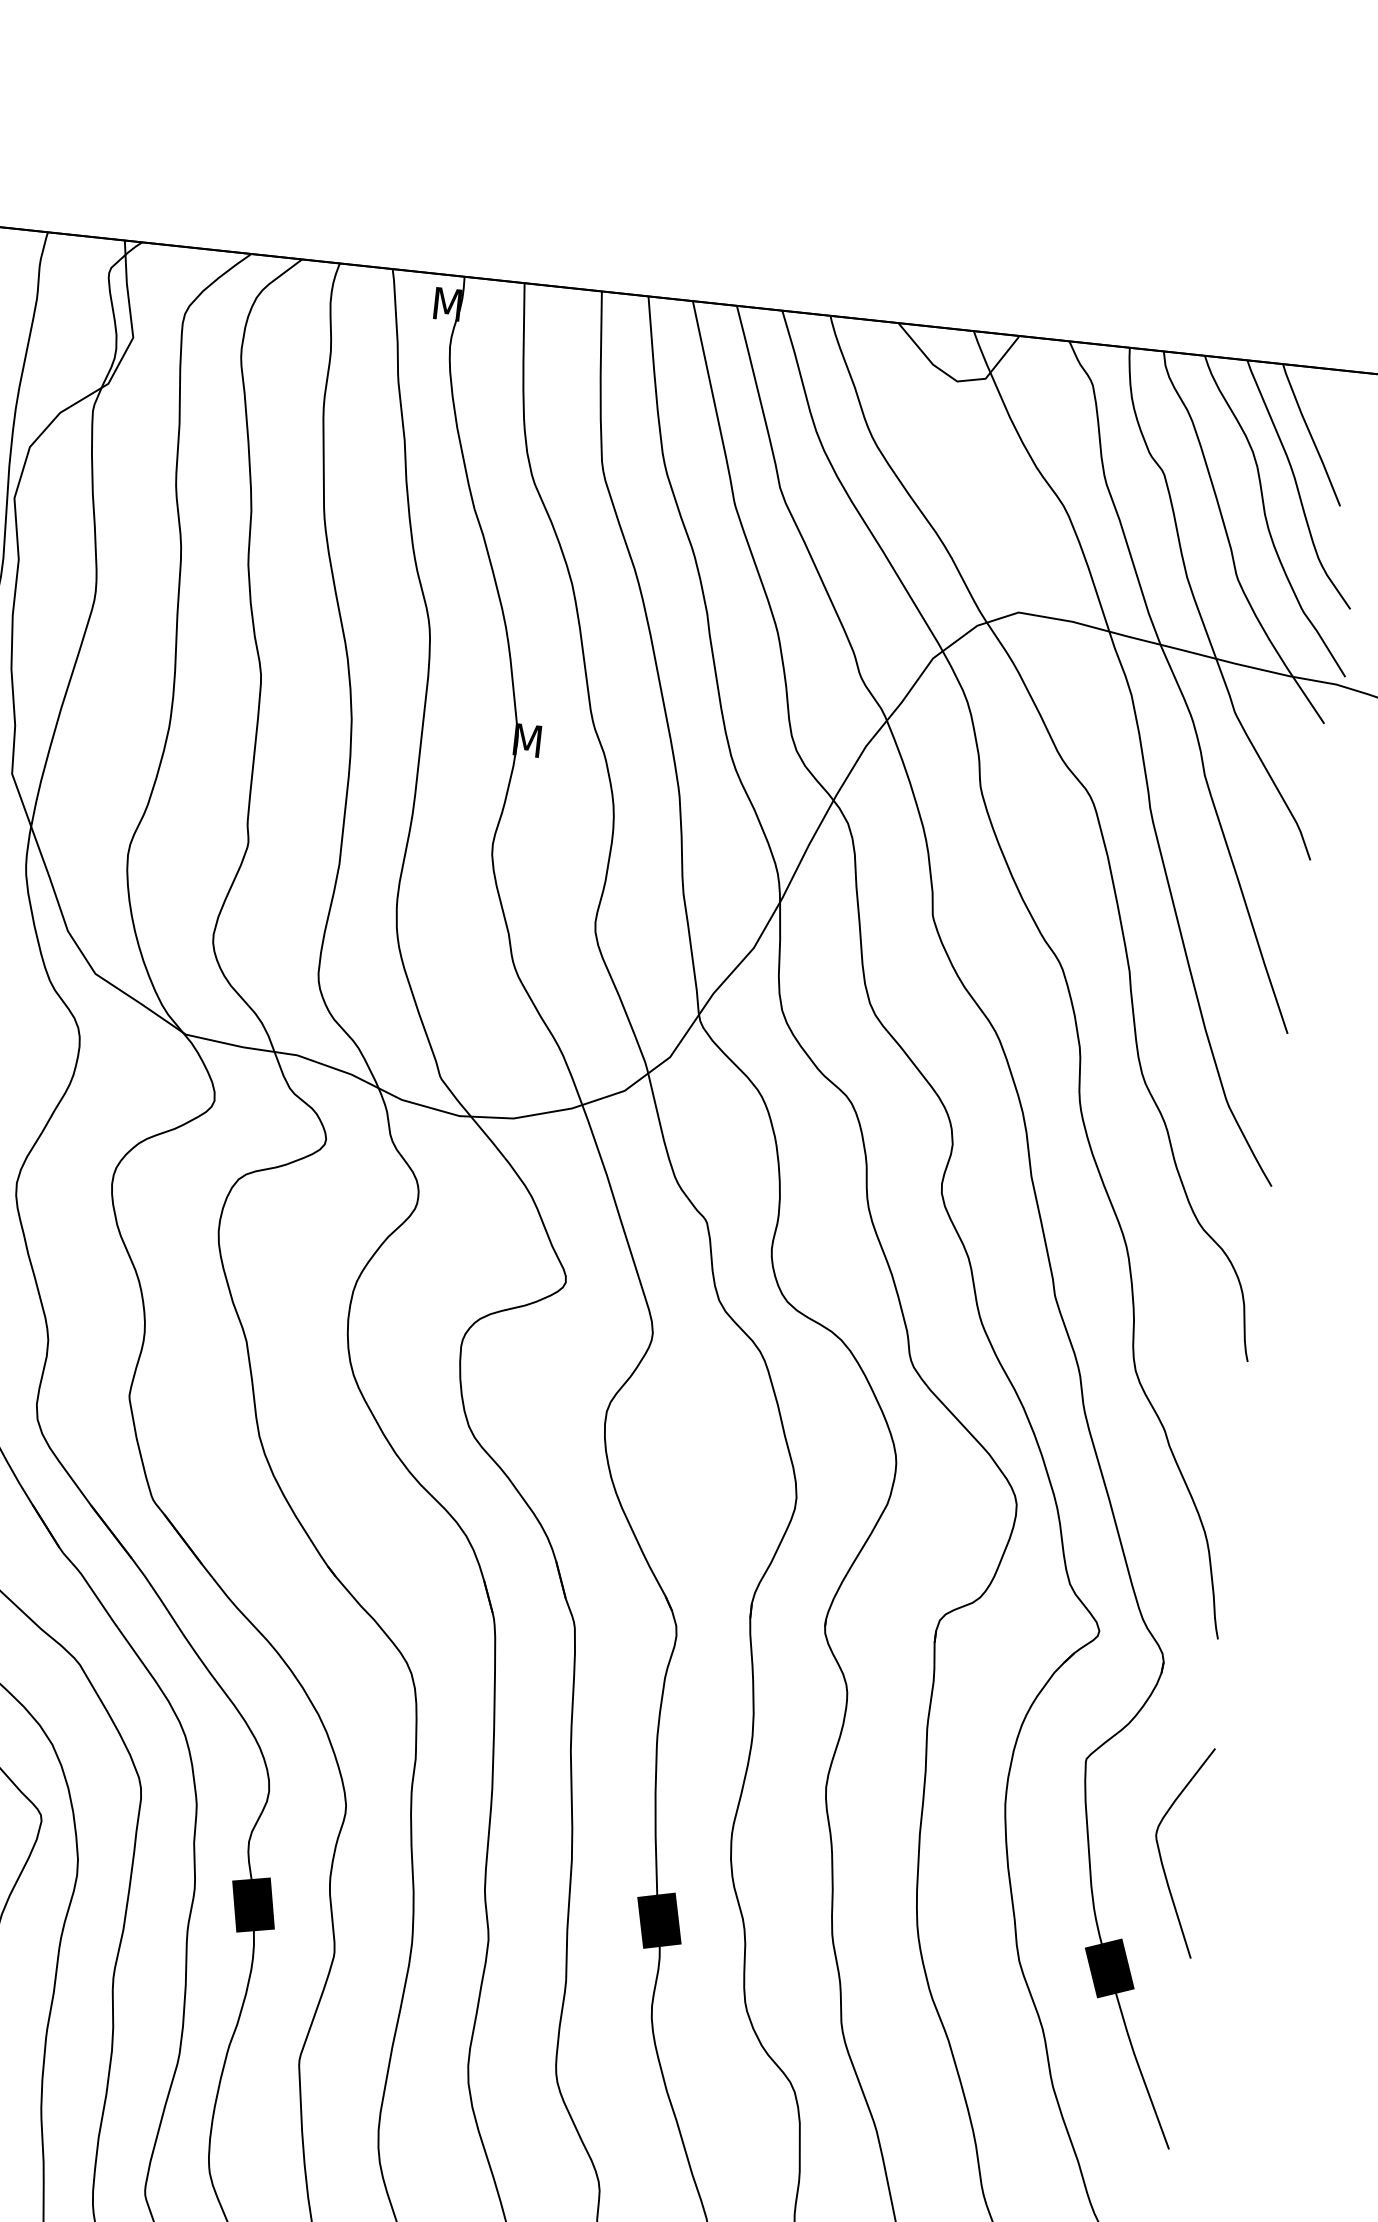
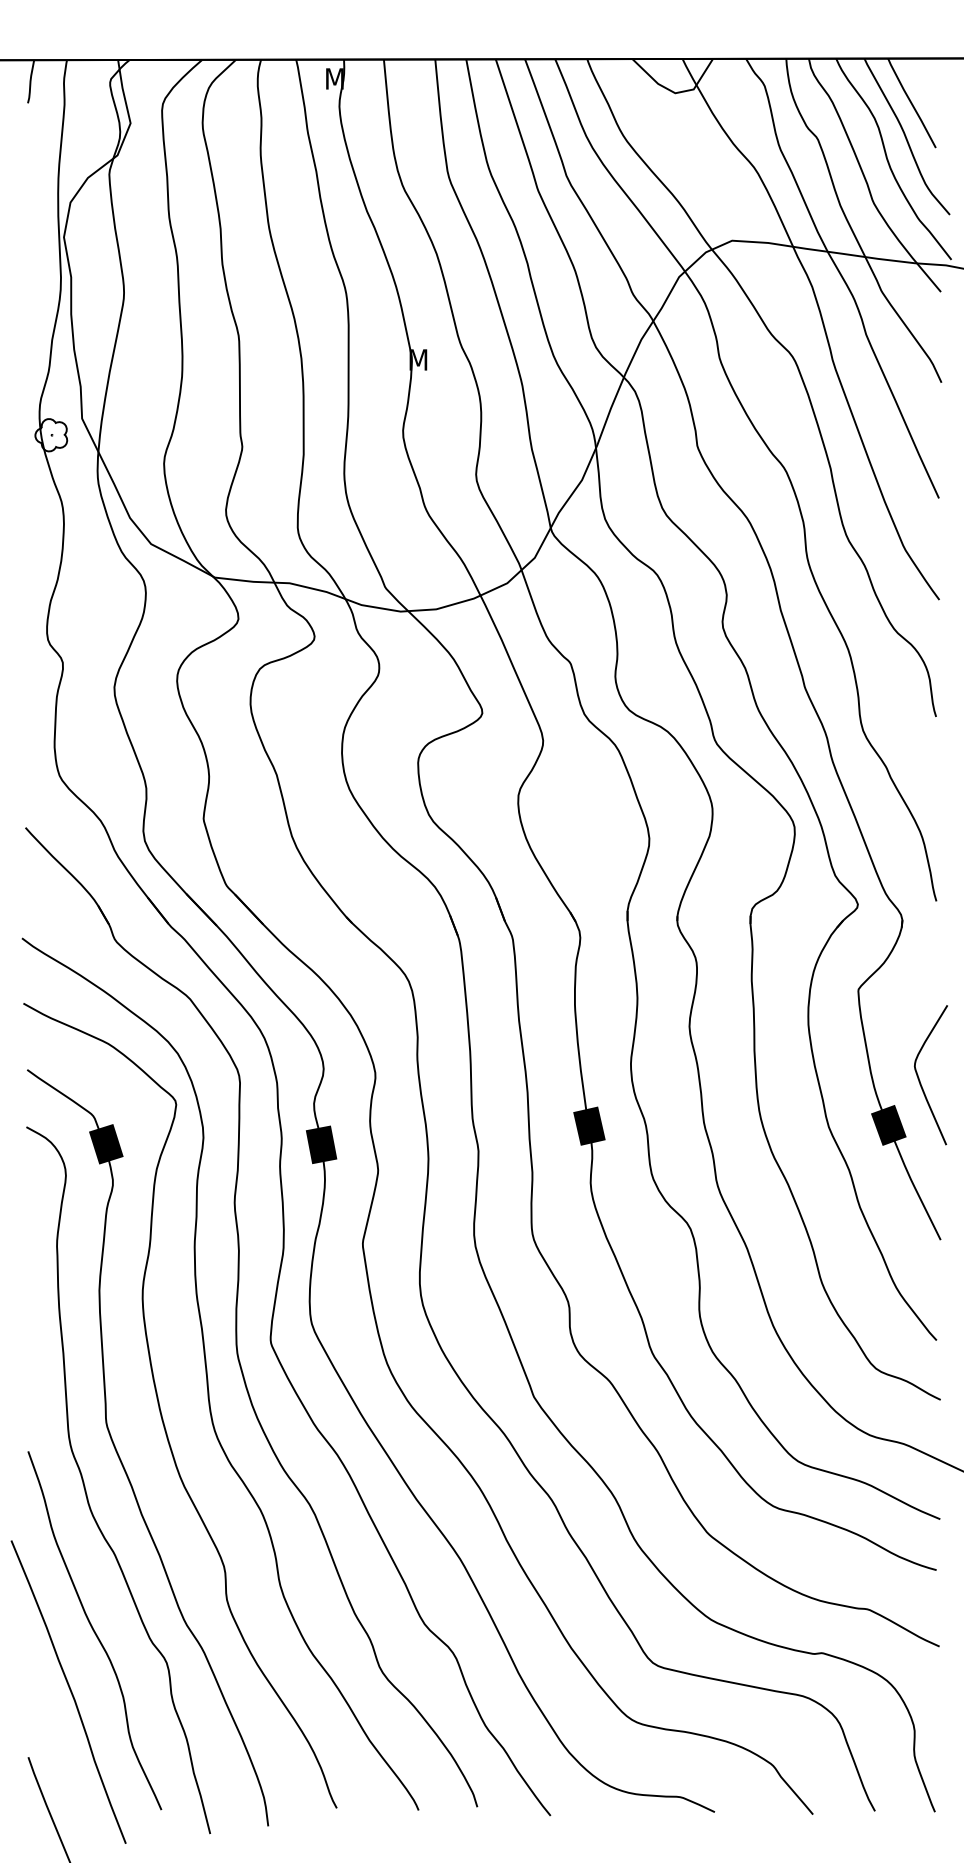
curve: (1161, 1852) -> (919, 1077), moved

